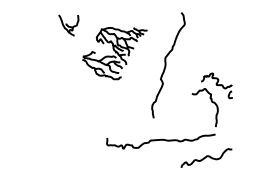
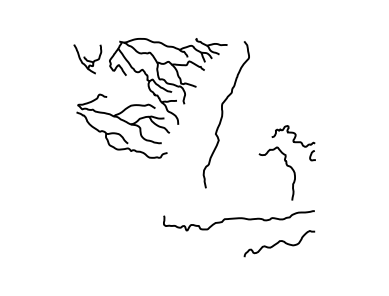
part: (114, 53) -> (151, 98), size x1.67
curve: (160, 140) -> (238, 219), moved

